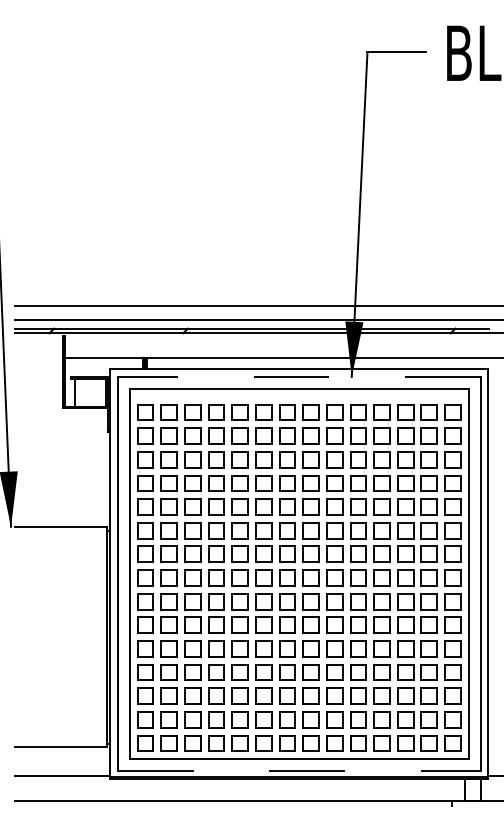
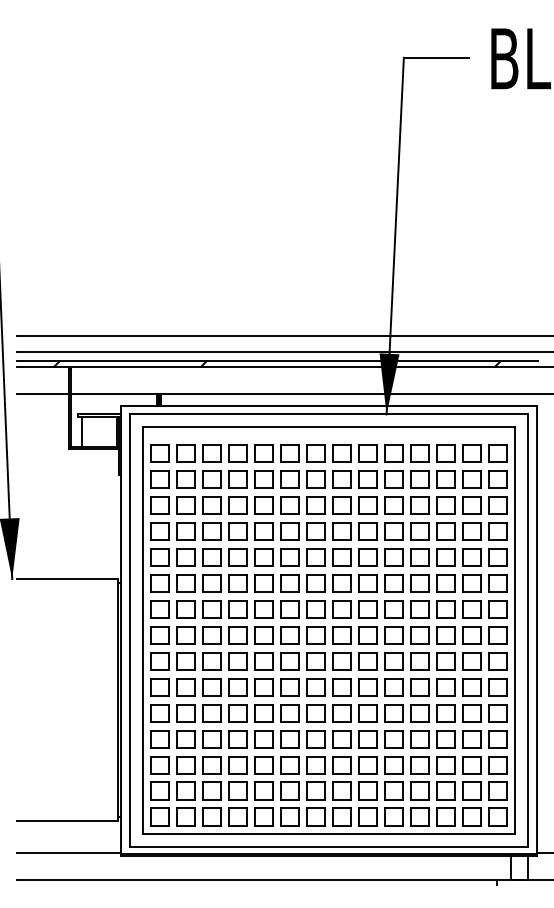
line: (38, 358) -> (42, 394), added
line: (298, 376) -> (328, 413), dashed -> solid
line: (299, 771) -> (329, 847), dashed -> solid

